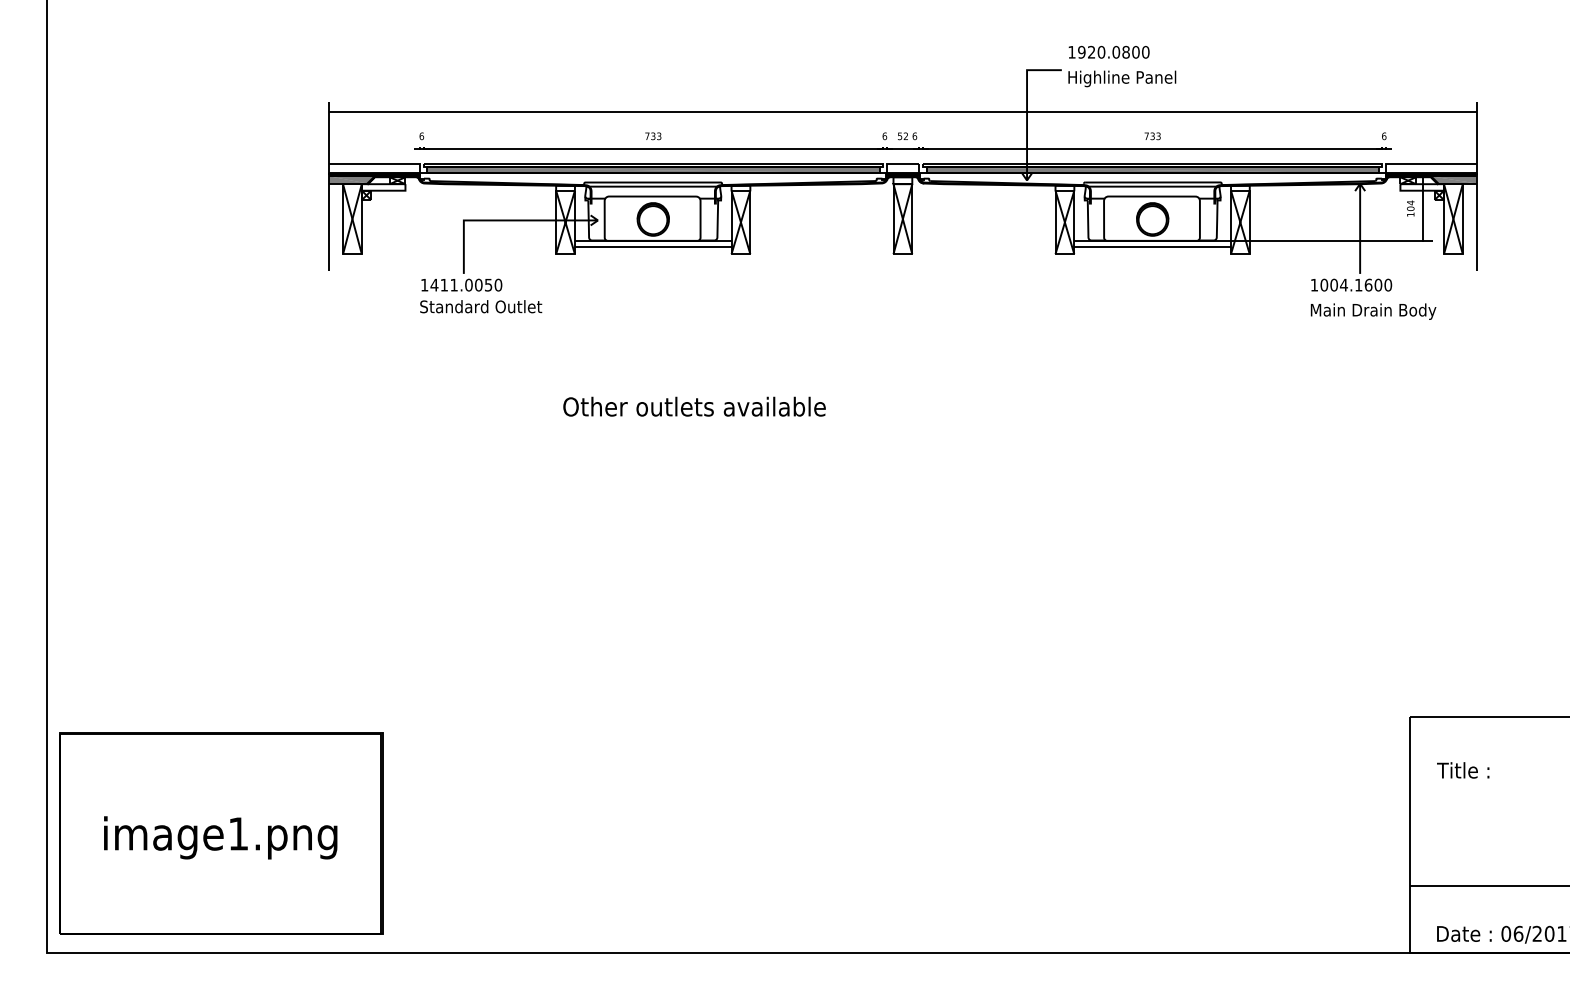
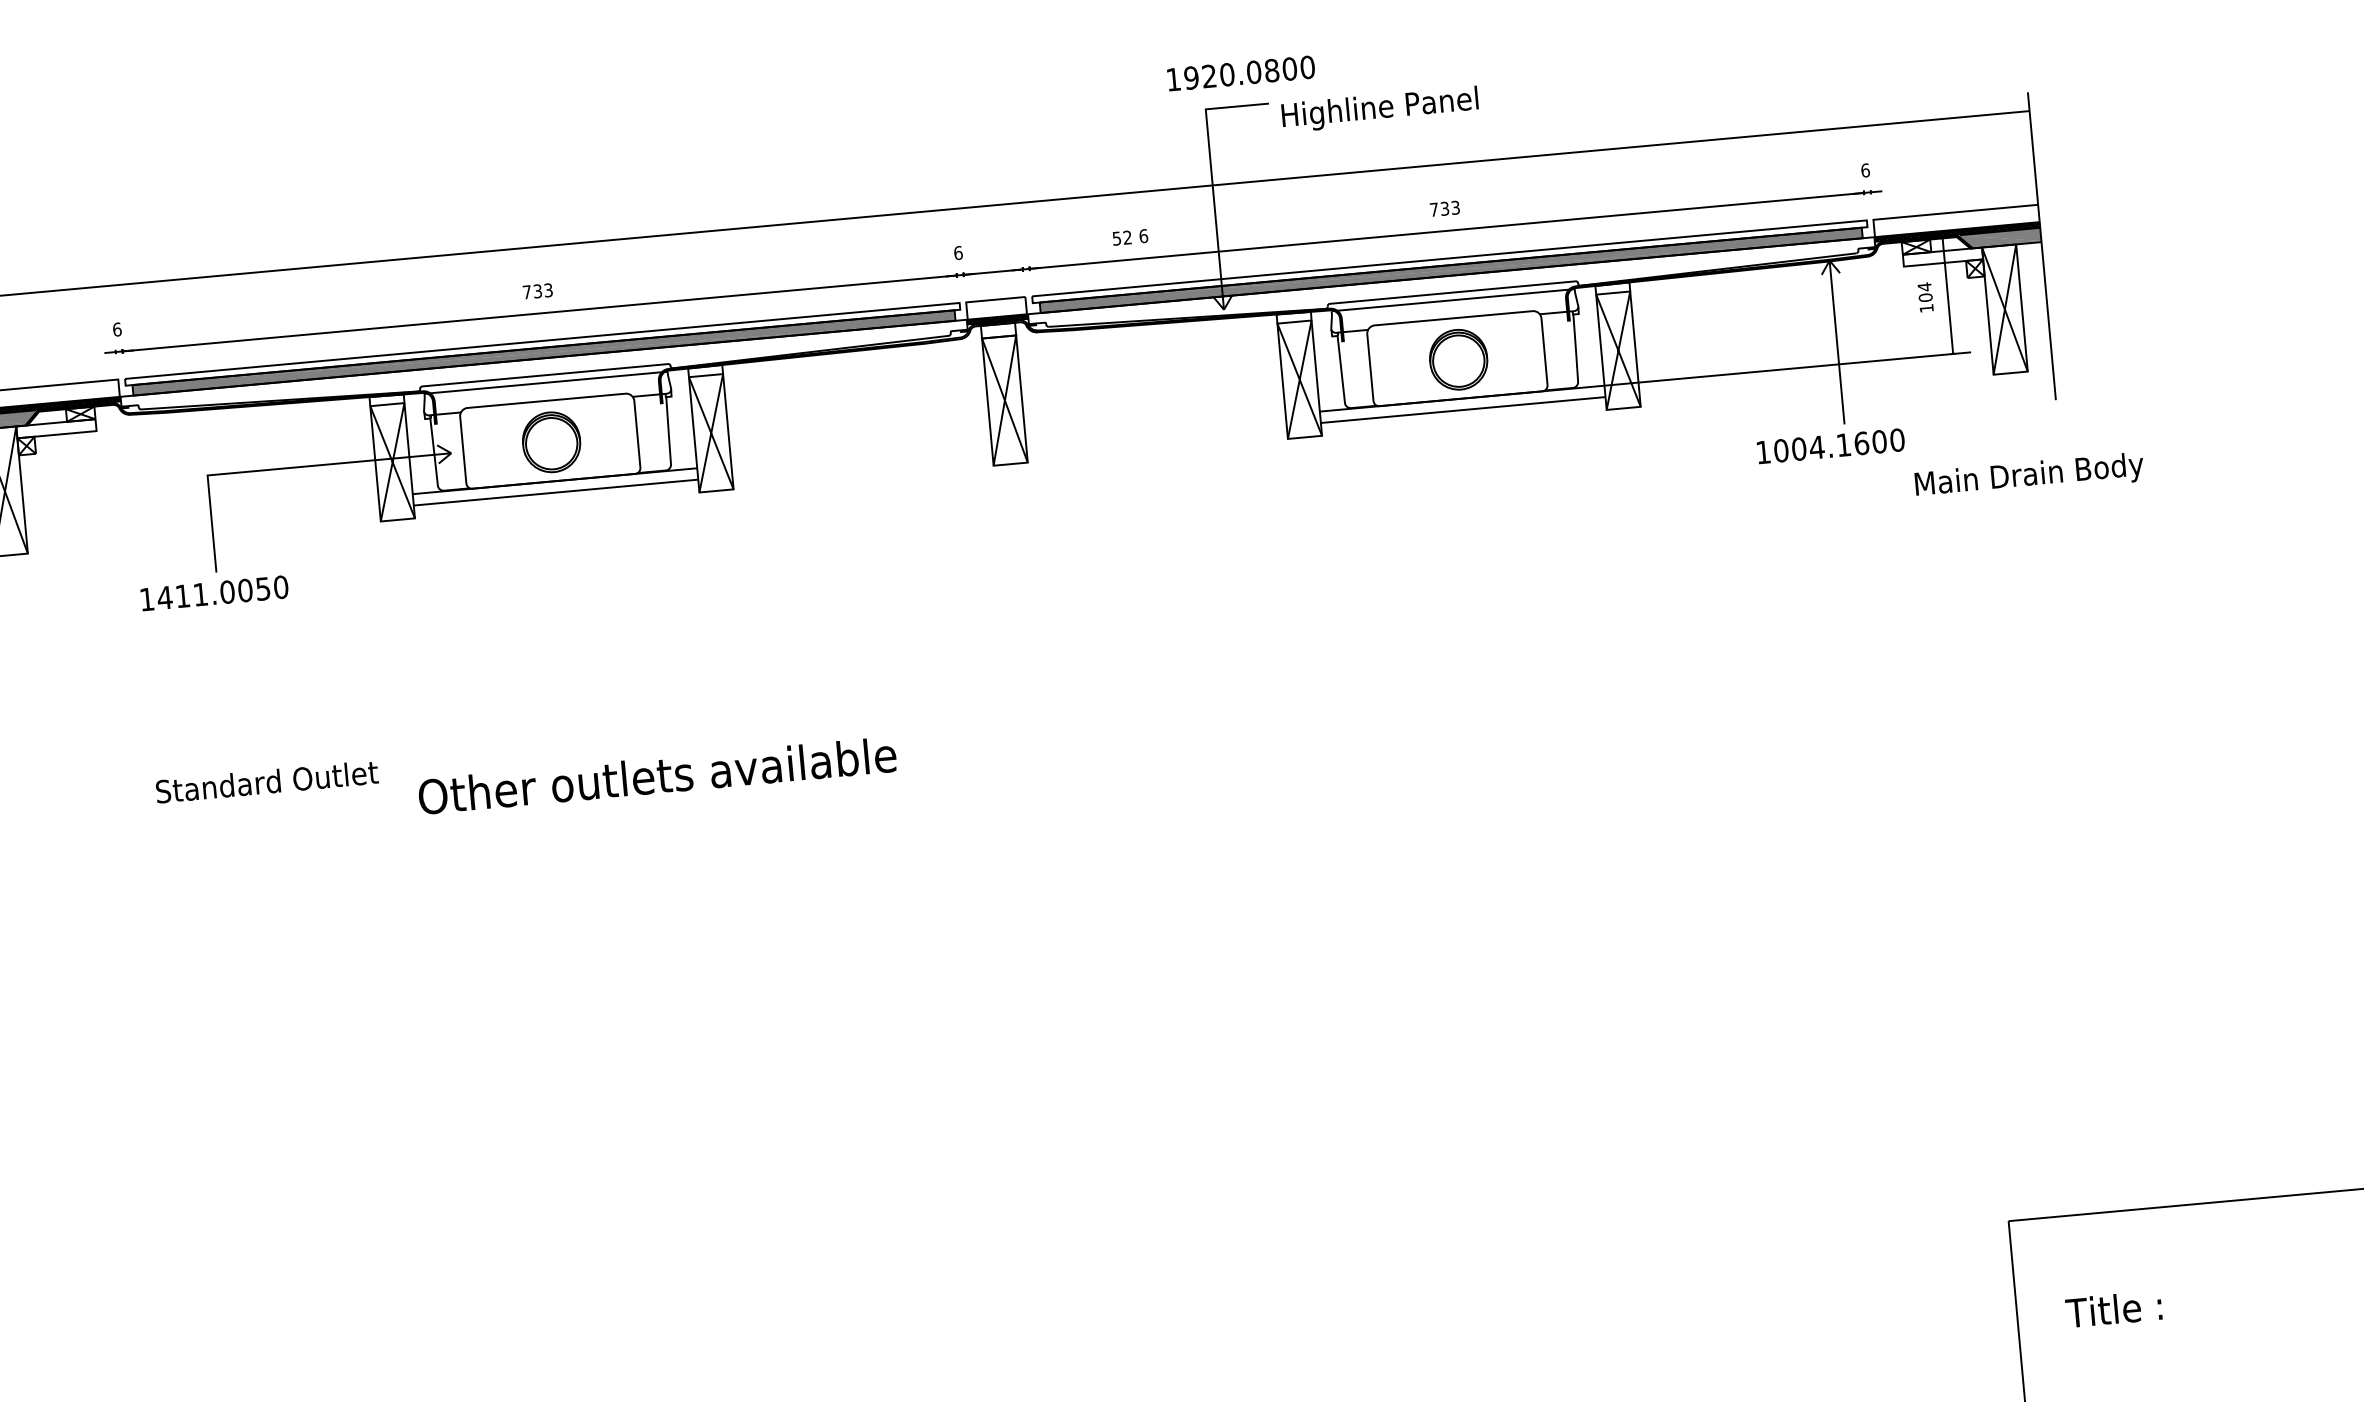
text: (1108, 51) -> (1239, 72), moved
text: (907, 136) -> (1130, 237), moved
text: (481, 306) -> (267, 781), moved
text: (1373, 311) -> (2029, 476), moved

